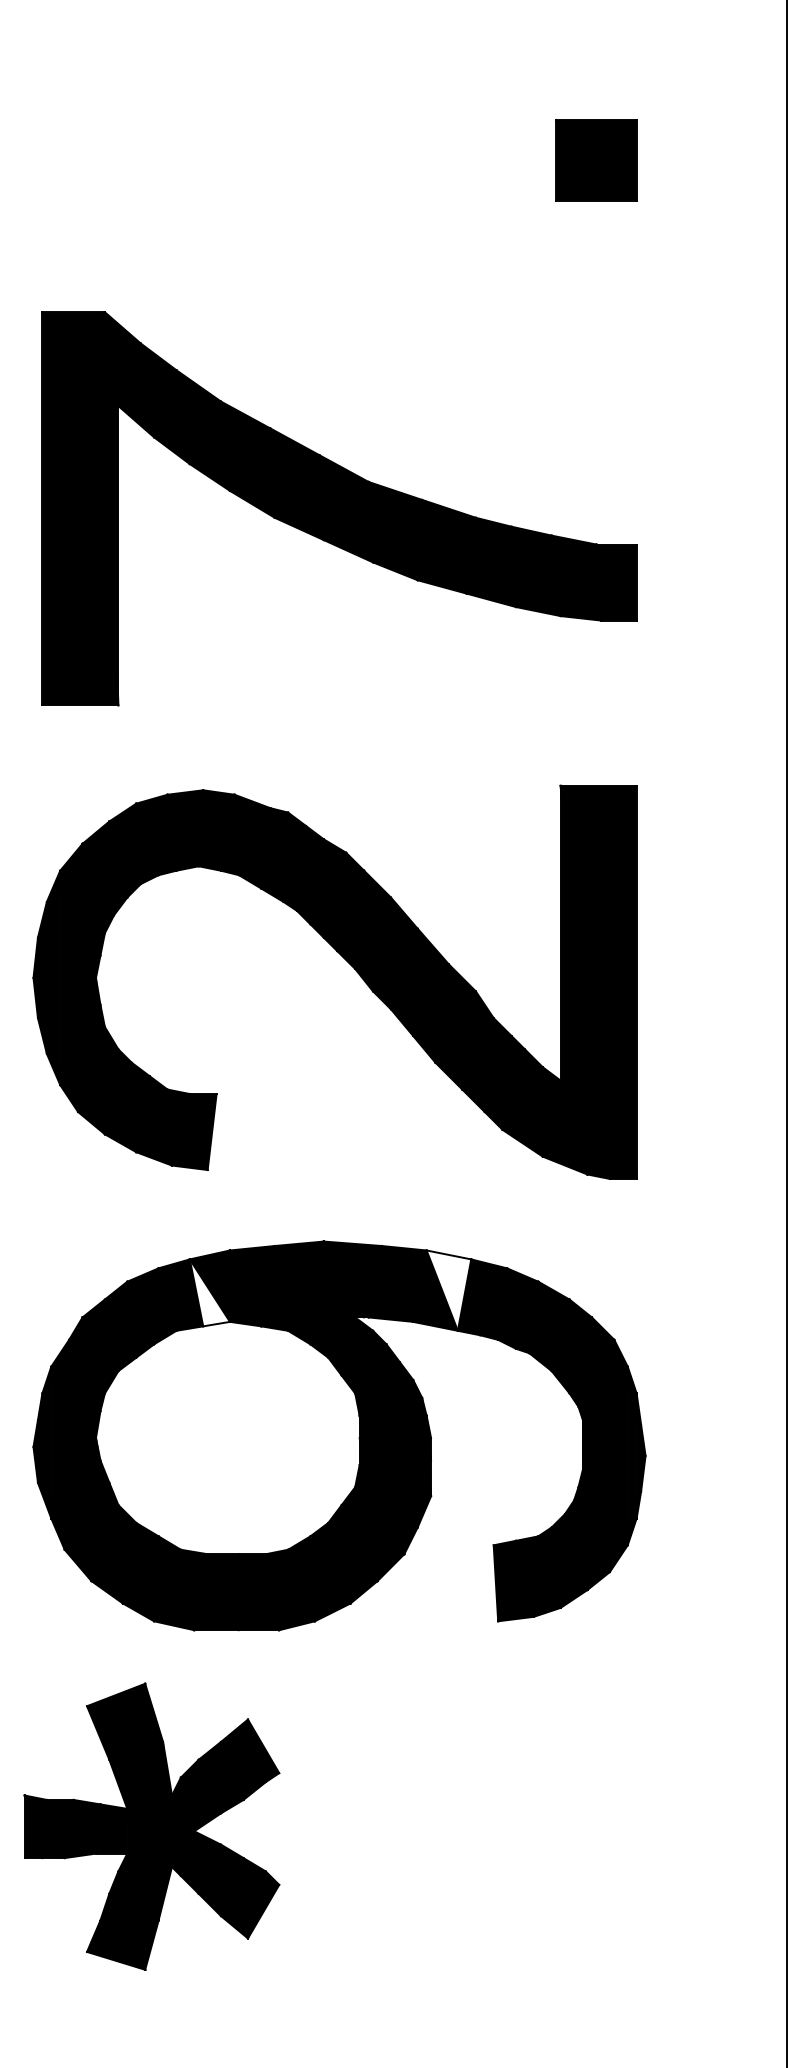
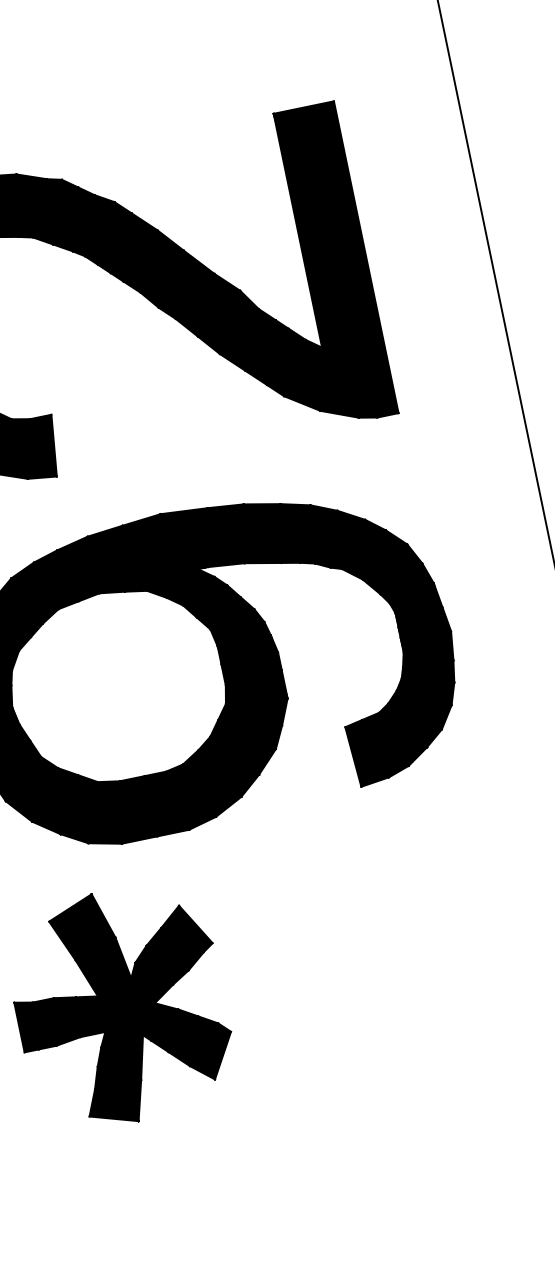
fill: (448, 1290) -> (267, 532), added
fill: (209, 1292) -> (78, 573), added

